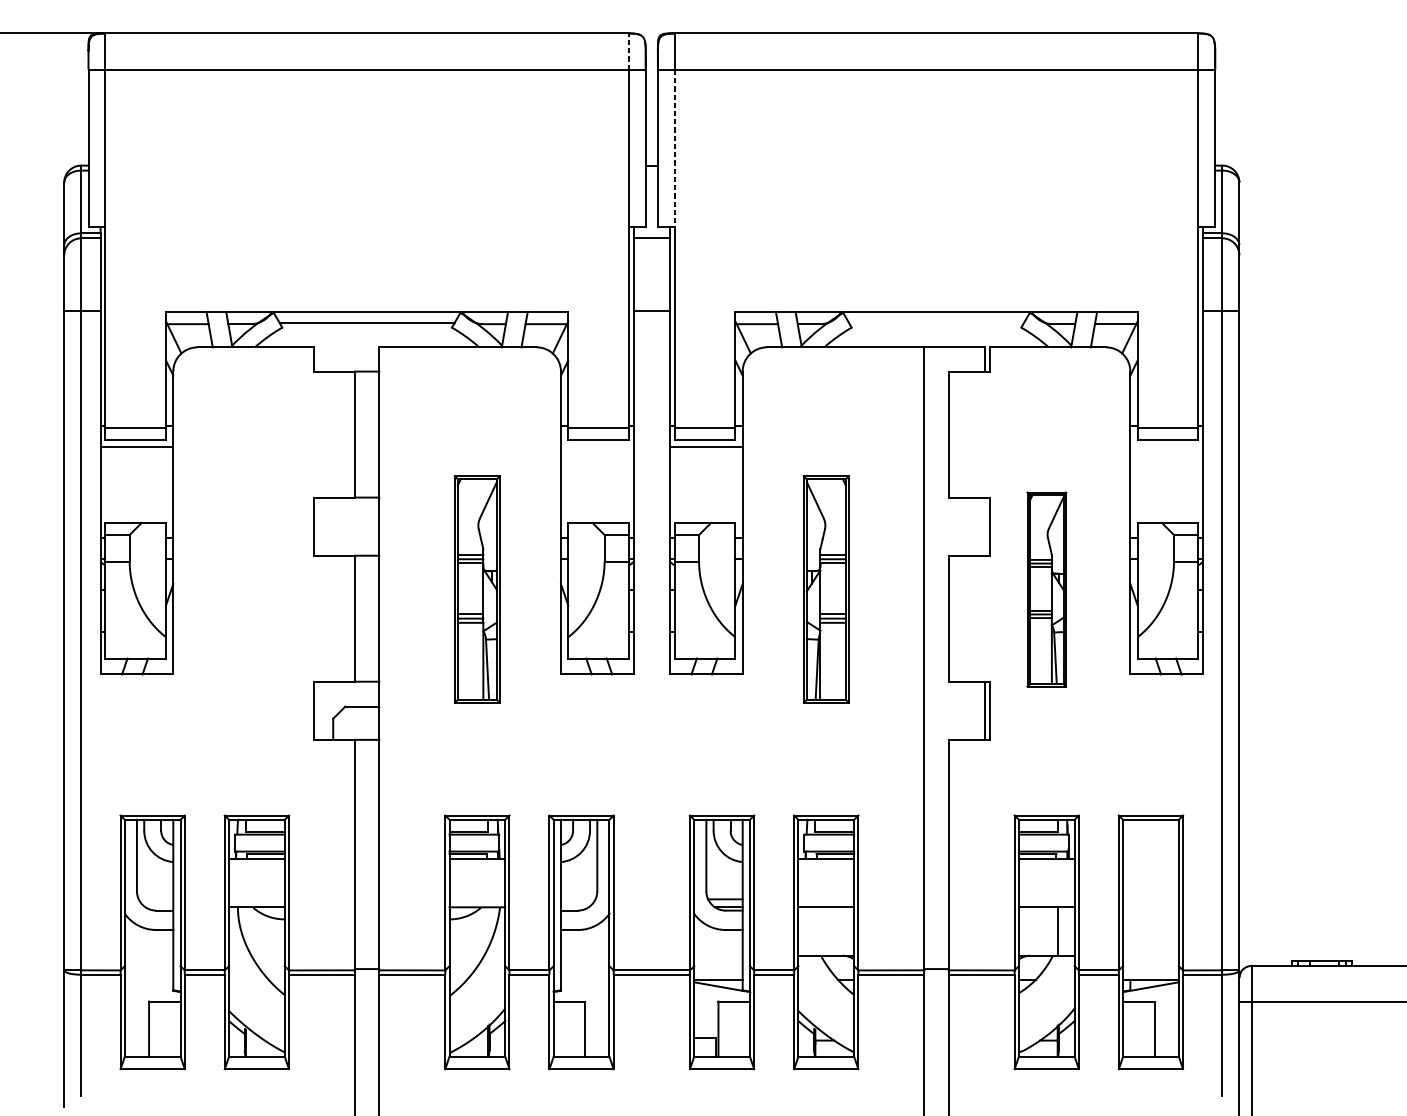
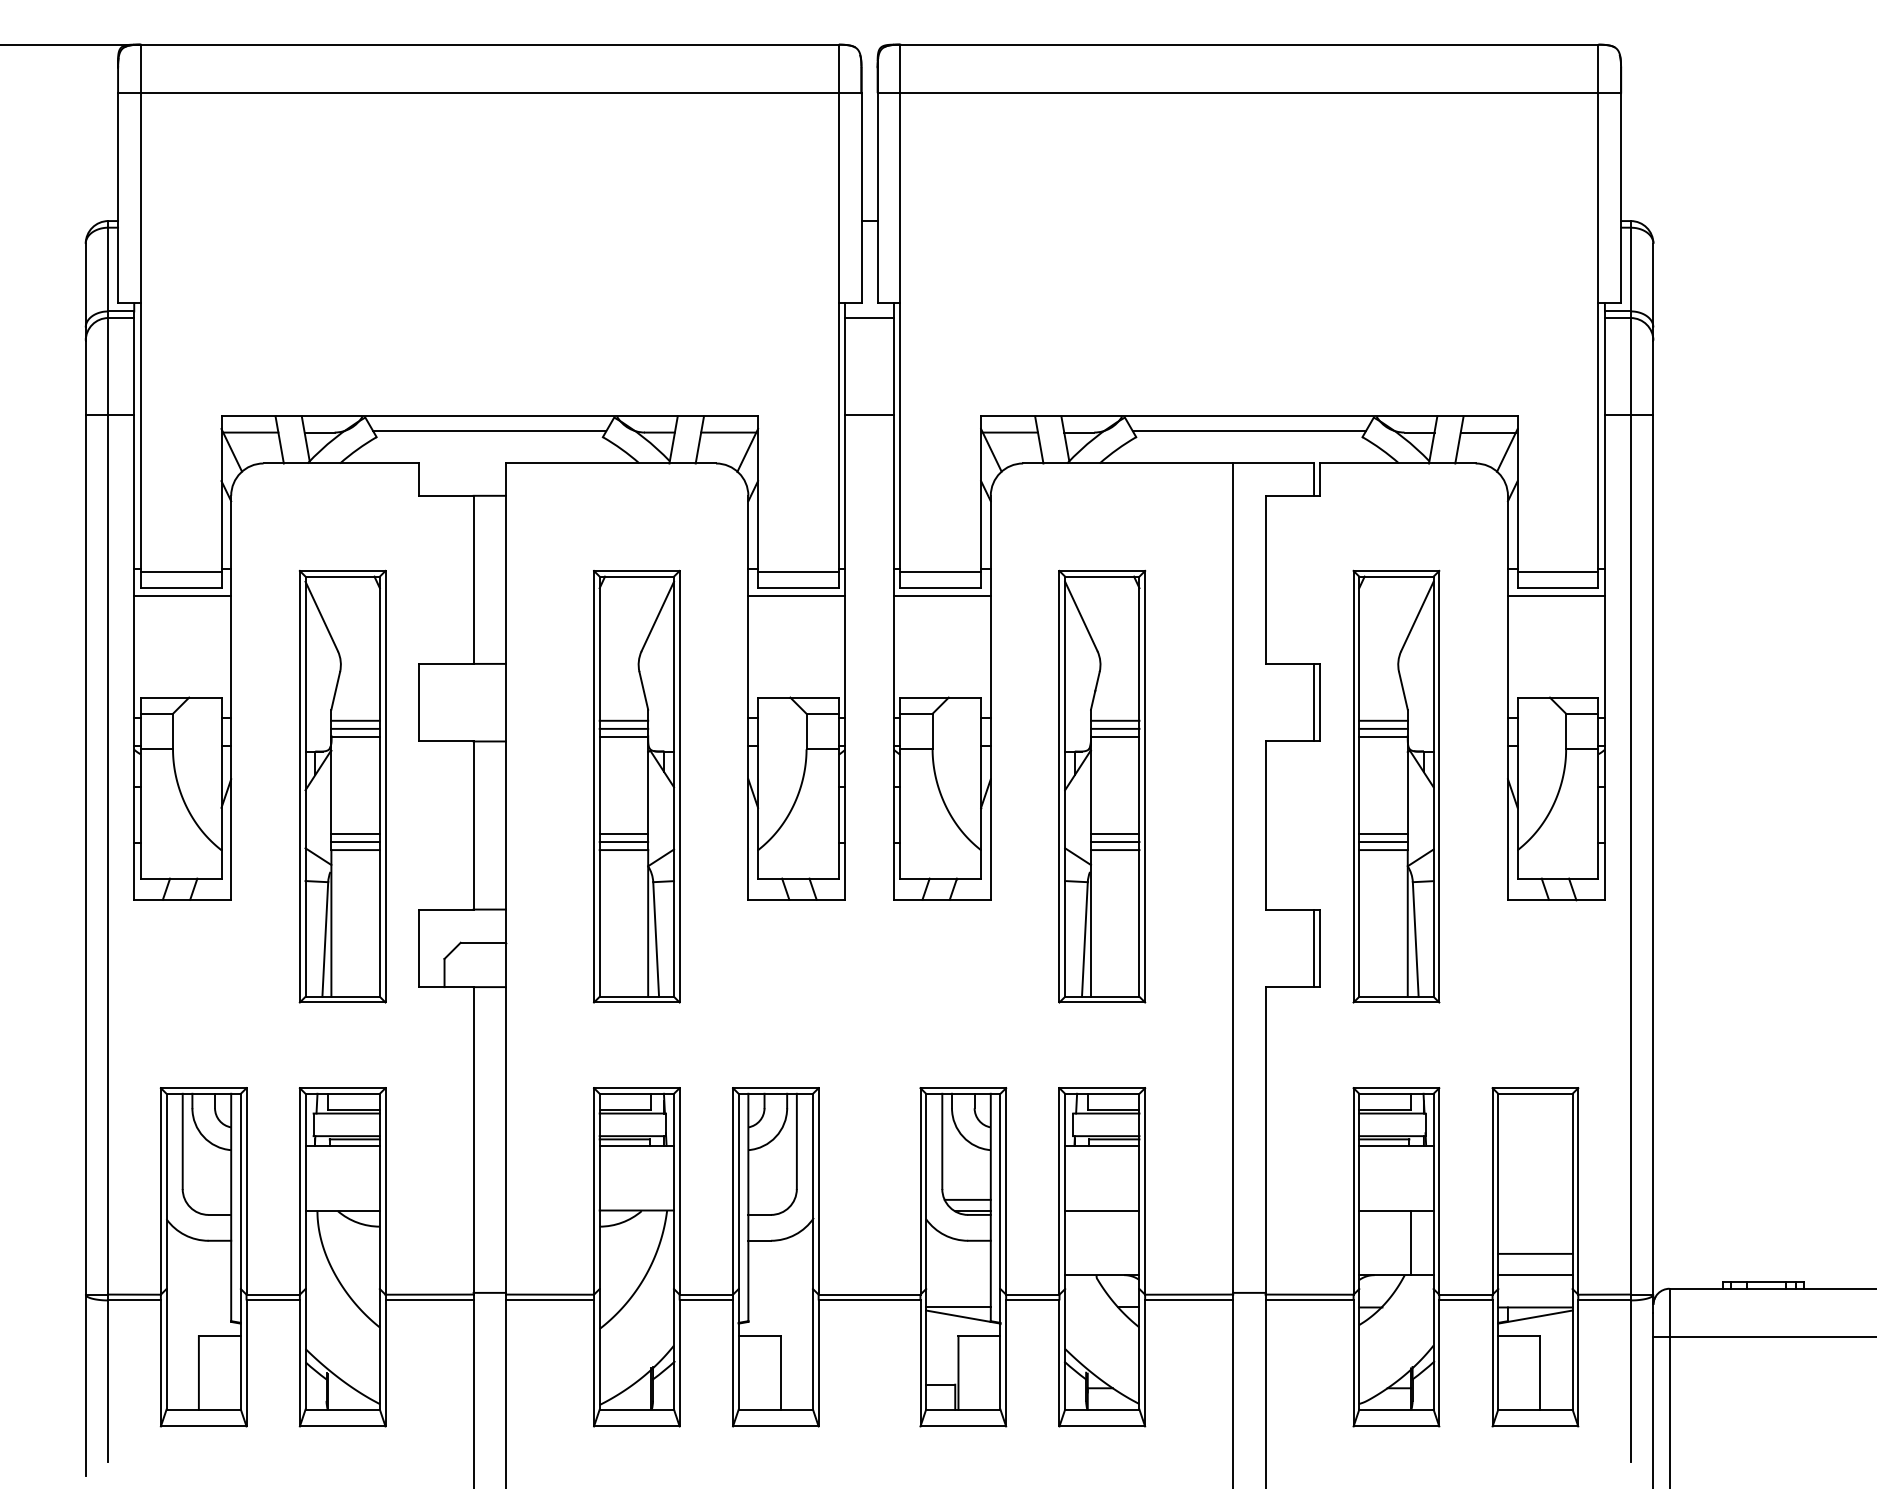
line: (628, 51) -> (838, 68), dashed -> solid
line: (675, 148) -> (900, 198), dashed -> solid
line: (936, 323) -> (1249, 431), added
line: (597, 447) -> (796, 596), added
line: (1166, 447) -> (1555, 596), added
line: (985, 526) -> (1314, 702), added
part: (256, 589) -> (342, 786), added
part: (477, 589) -> (636, 786), size x1.43
part: (826, 589) -> (1102, 786), size x1.43
part: (1046, 589) -> (1396, 786), size x1.67
line: (1151, 939) -> (1535, 1253), added
line: (1151, 956) -> (1535, 1275), added

